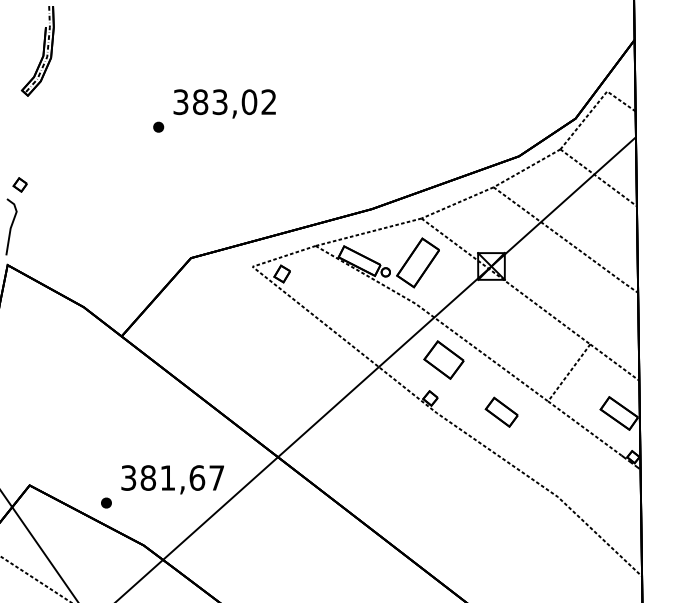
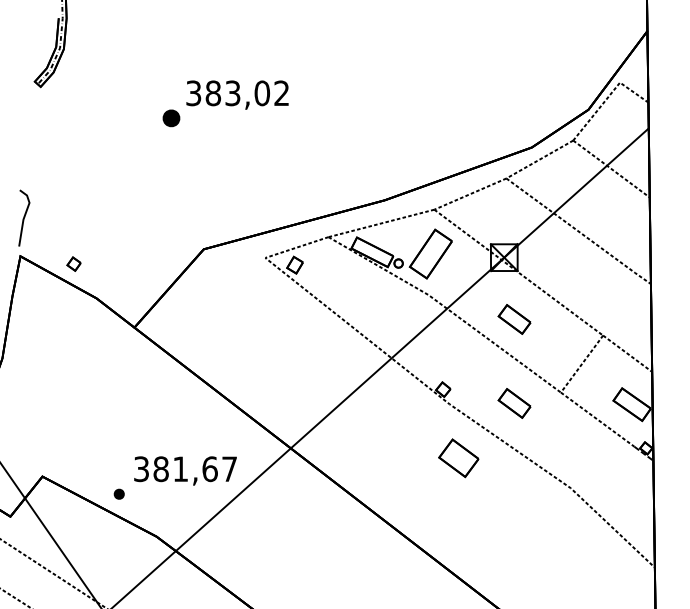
part: (158, 127) -> (171, 118), size x1.6
part: (19, 184) -> (73, 263), moved
part: (501, 328) -> (514, 319), added
part: (443, 360) -> (458, 458), moved

